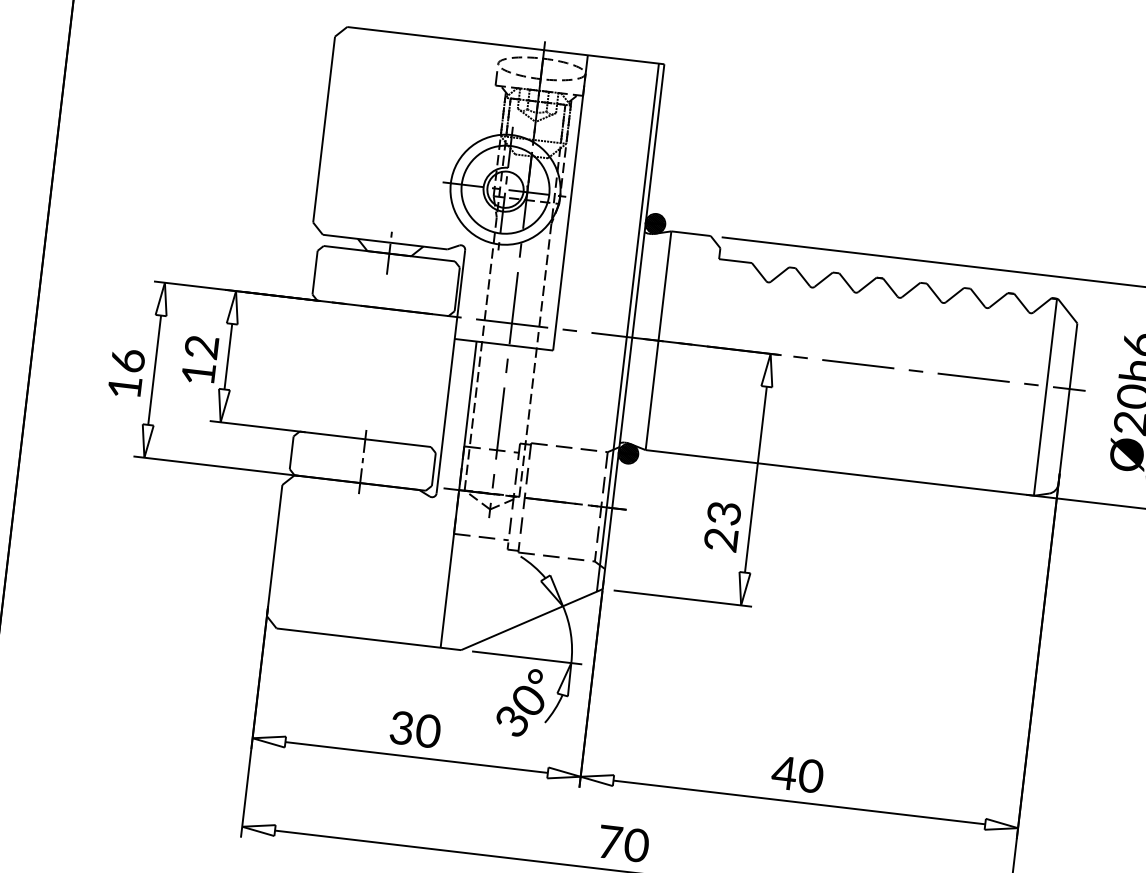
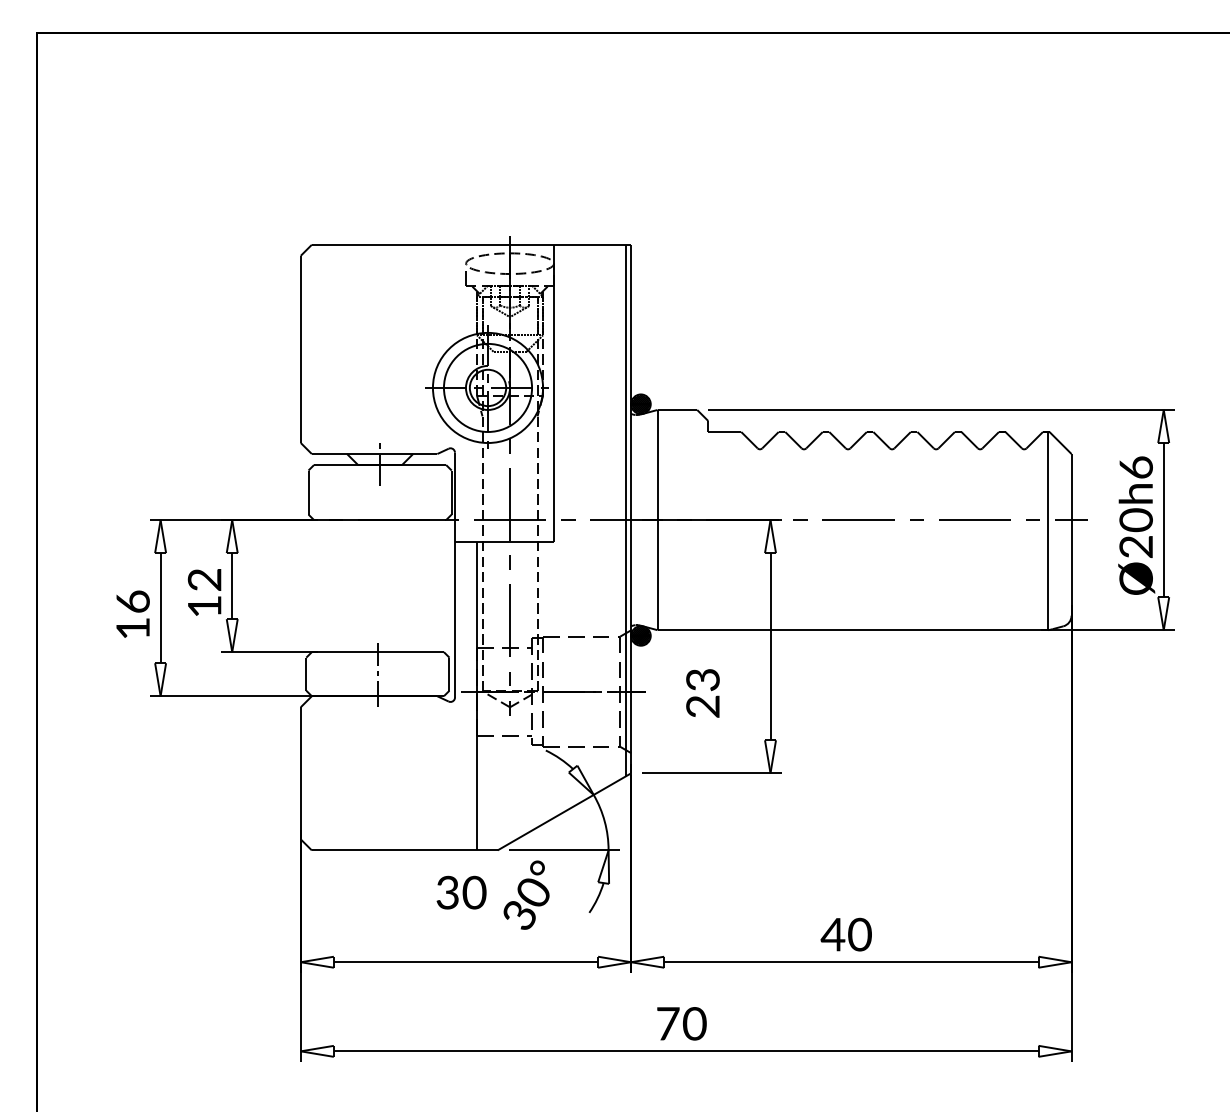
text: (722, 526) -> (702, 693), moved
text: (521, 701) -> (526, 894), moved
text: (415, 729) -> (461, 892), moved

